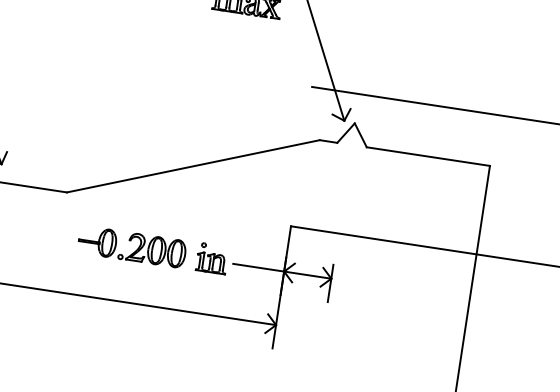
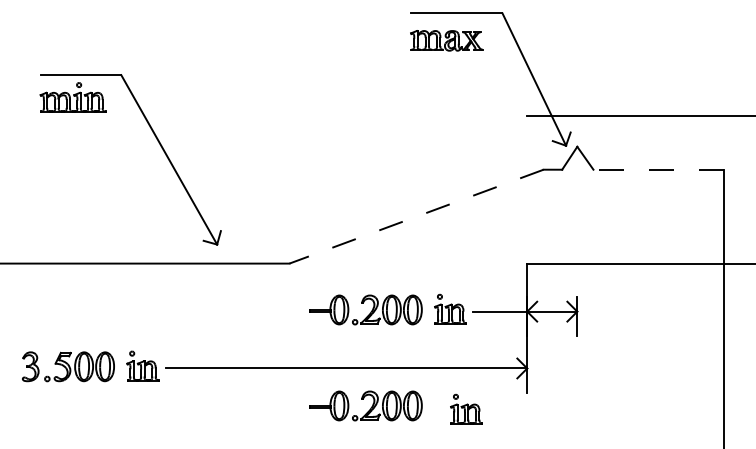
line: (428, 156) -> (658, 169), solid -> dashed
line: (193, 166) -> (416, 216), solid -> dashed
part: (118, 336) -> (365, 405), added
part: (213, 354) -> (466, 408), added

